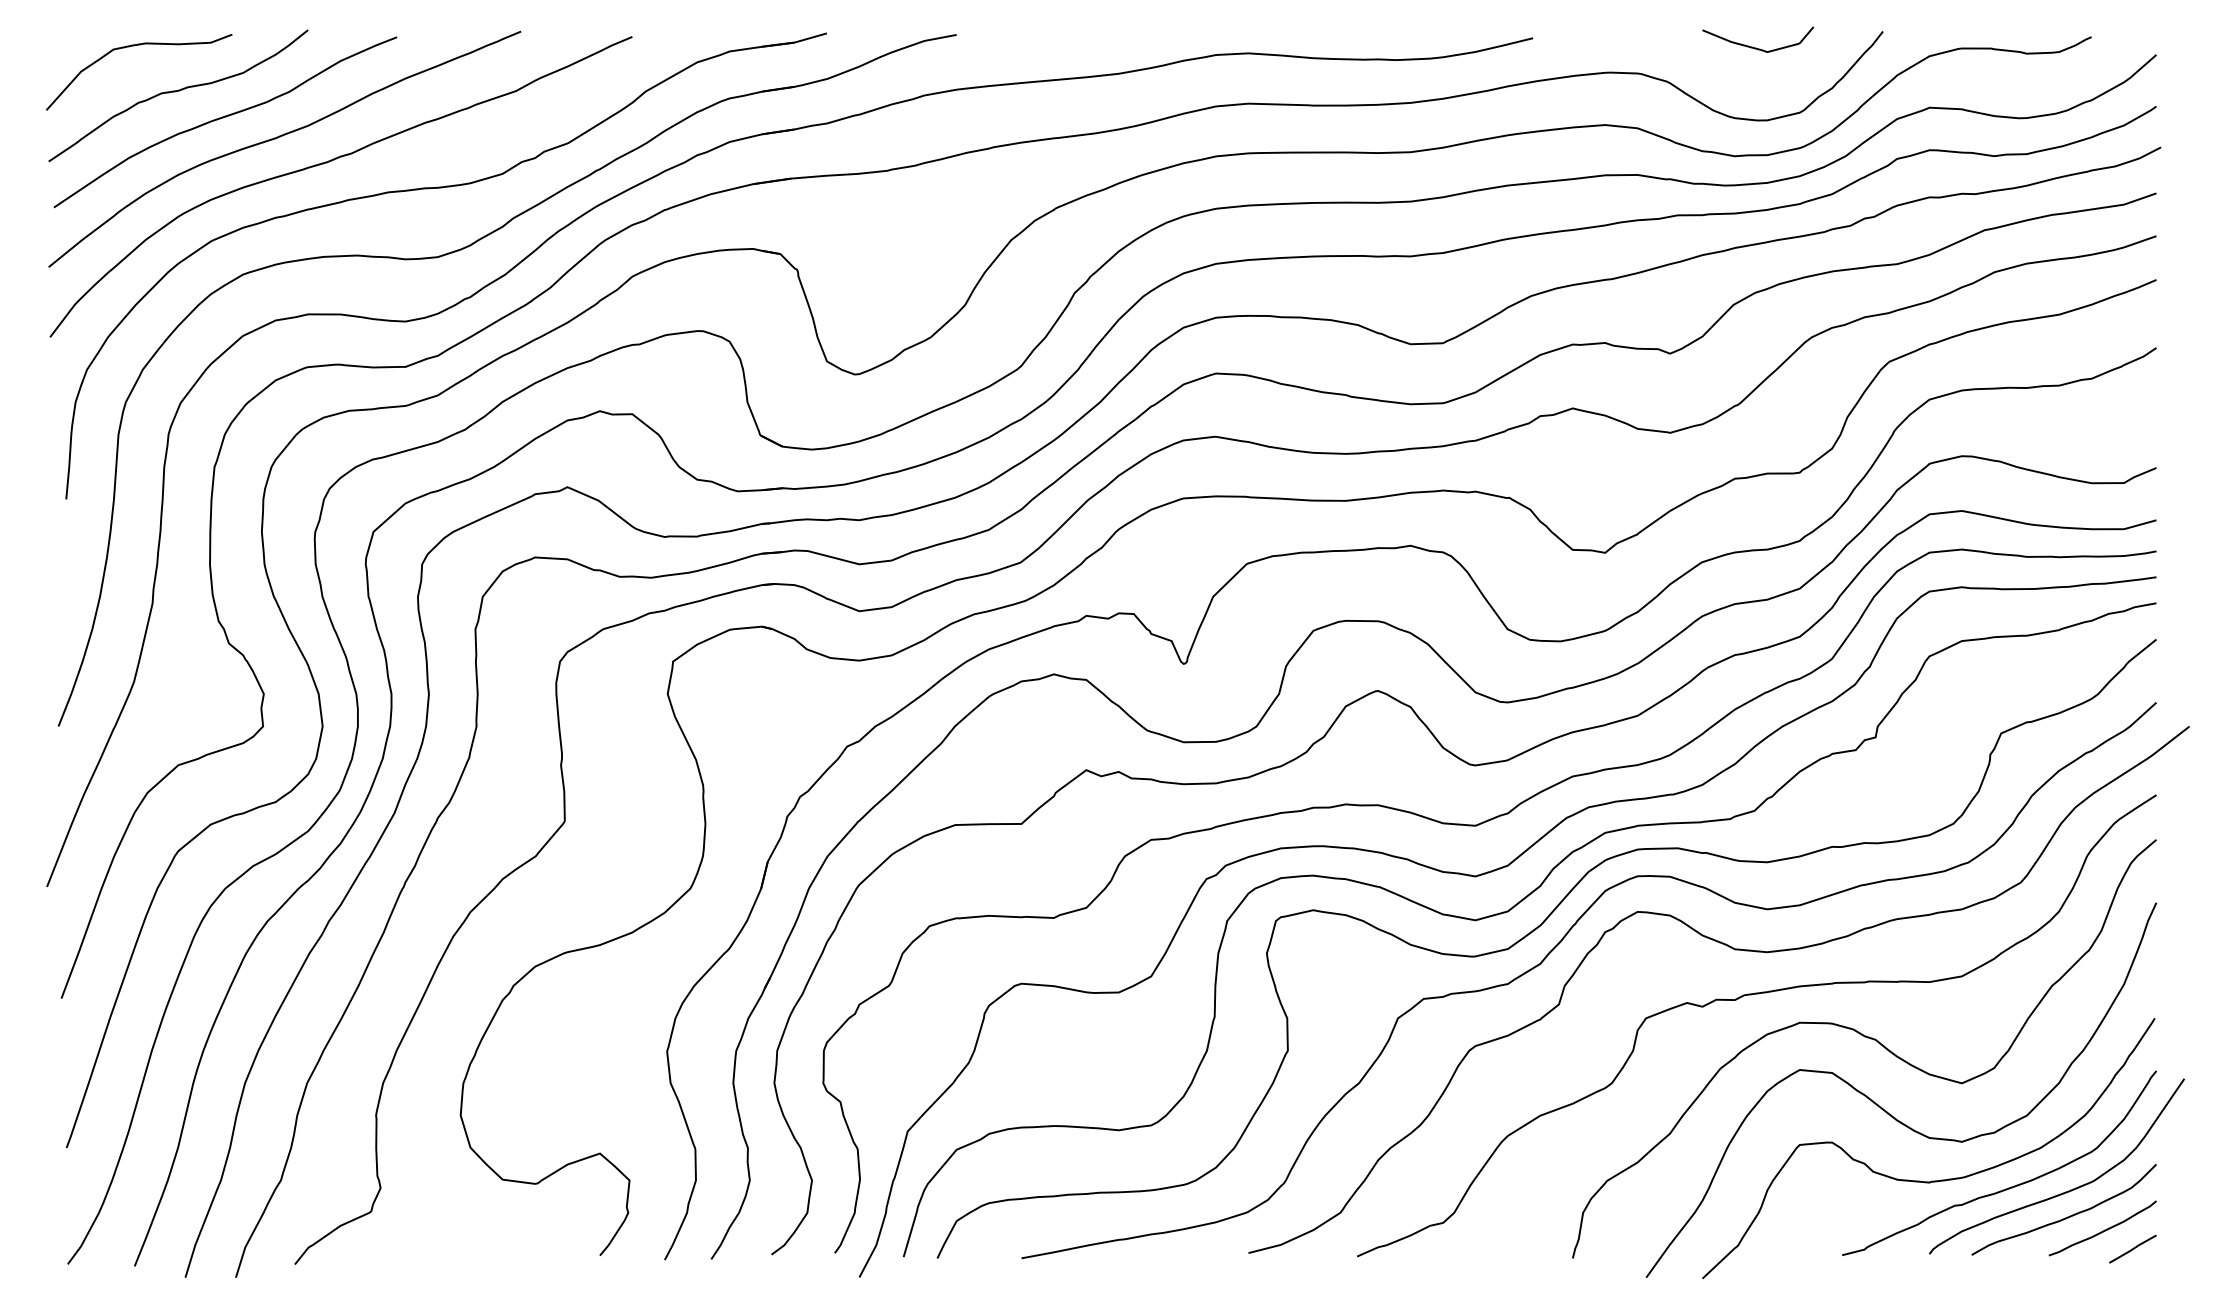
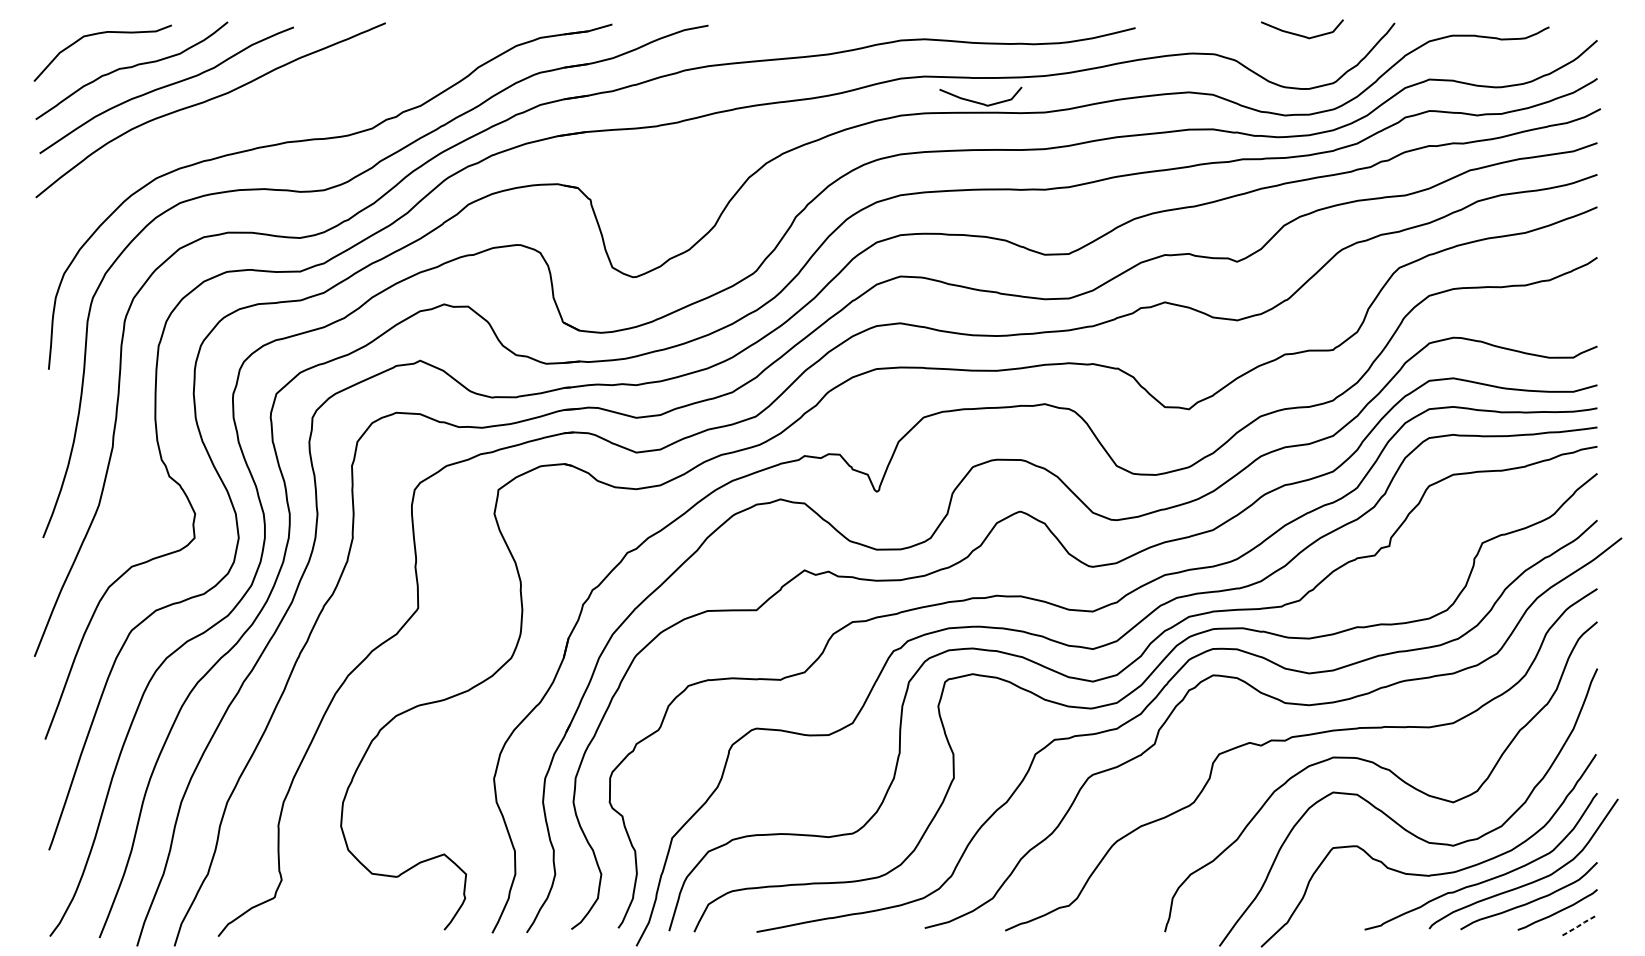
curve: (1322, 138) -> (979, 102), added
curve: (329, 162) -> (243, 120), removed
line: (2133, 1249) -> (1580, 925), solid -> dashed

